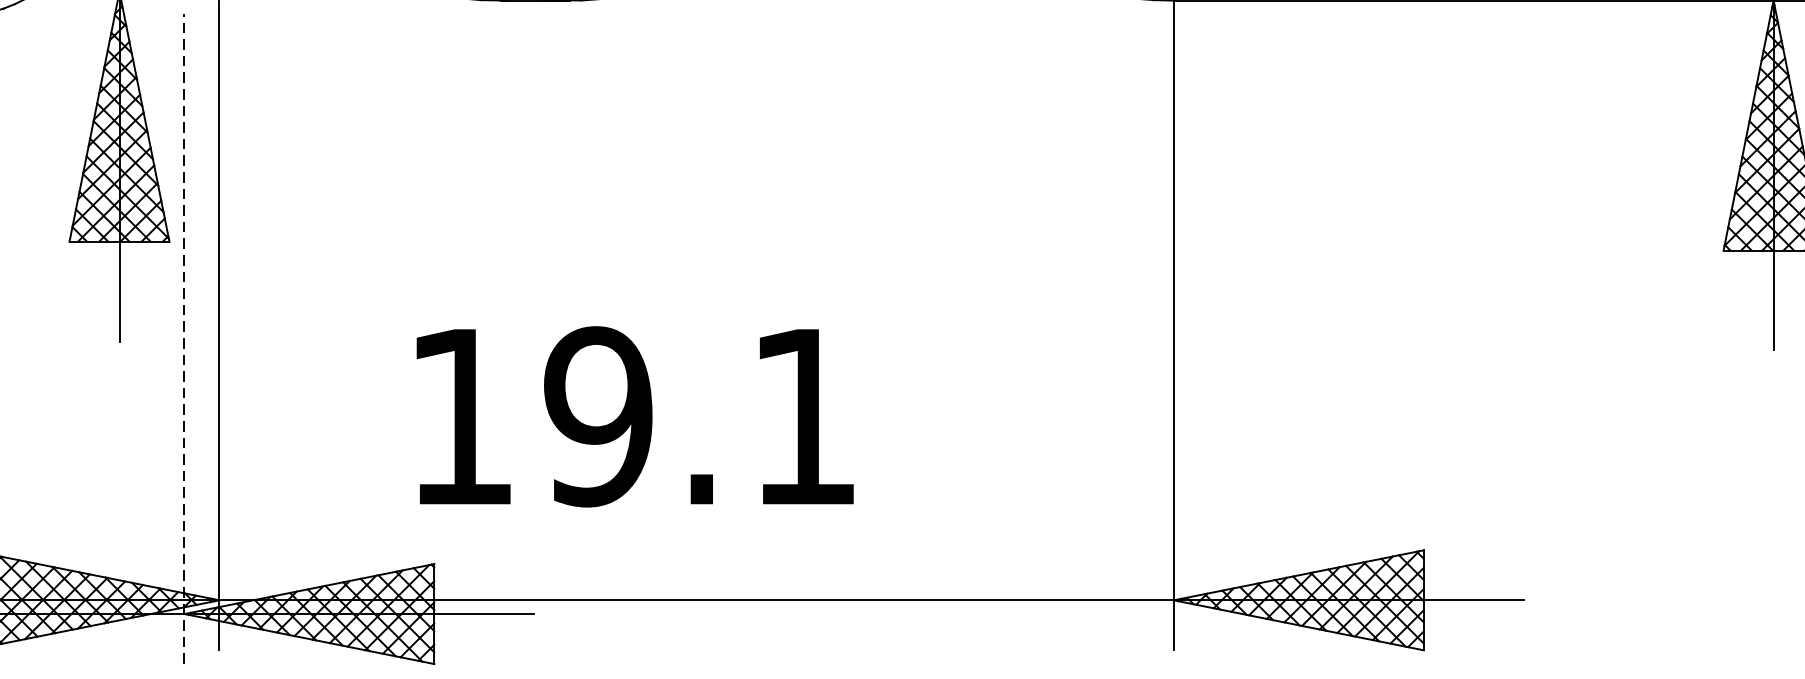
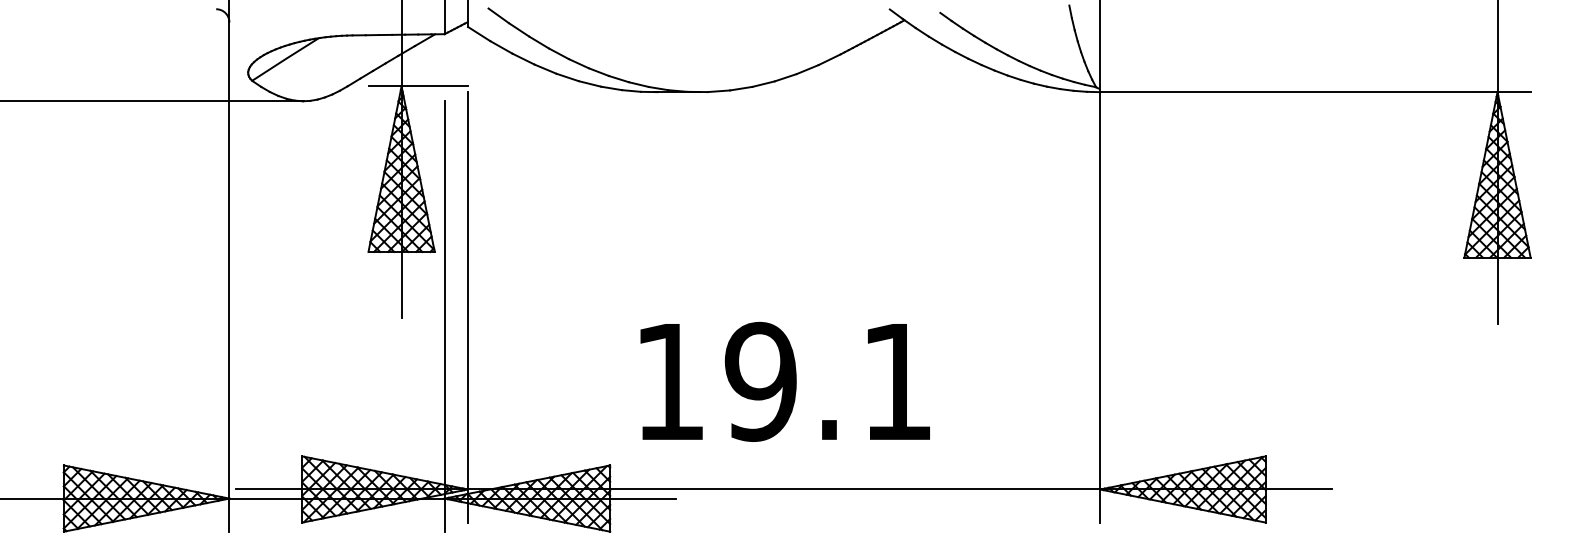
line: (184, 339) -> (444, 316), dashed -> solid
text: (634, 416) -> (784, 381), moved

